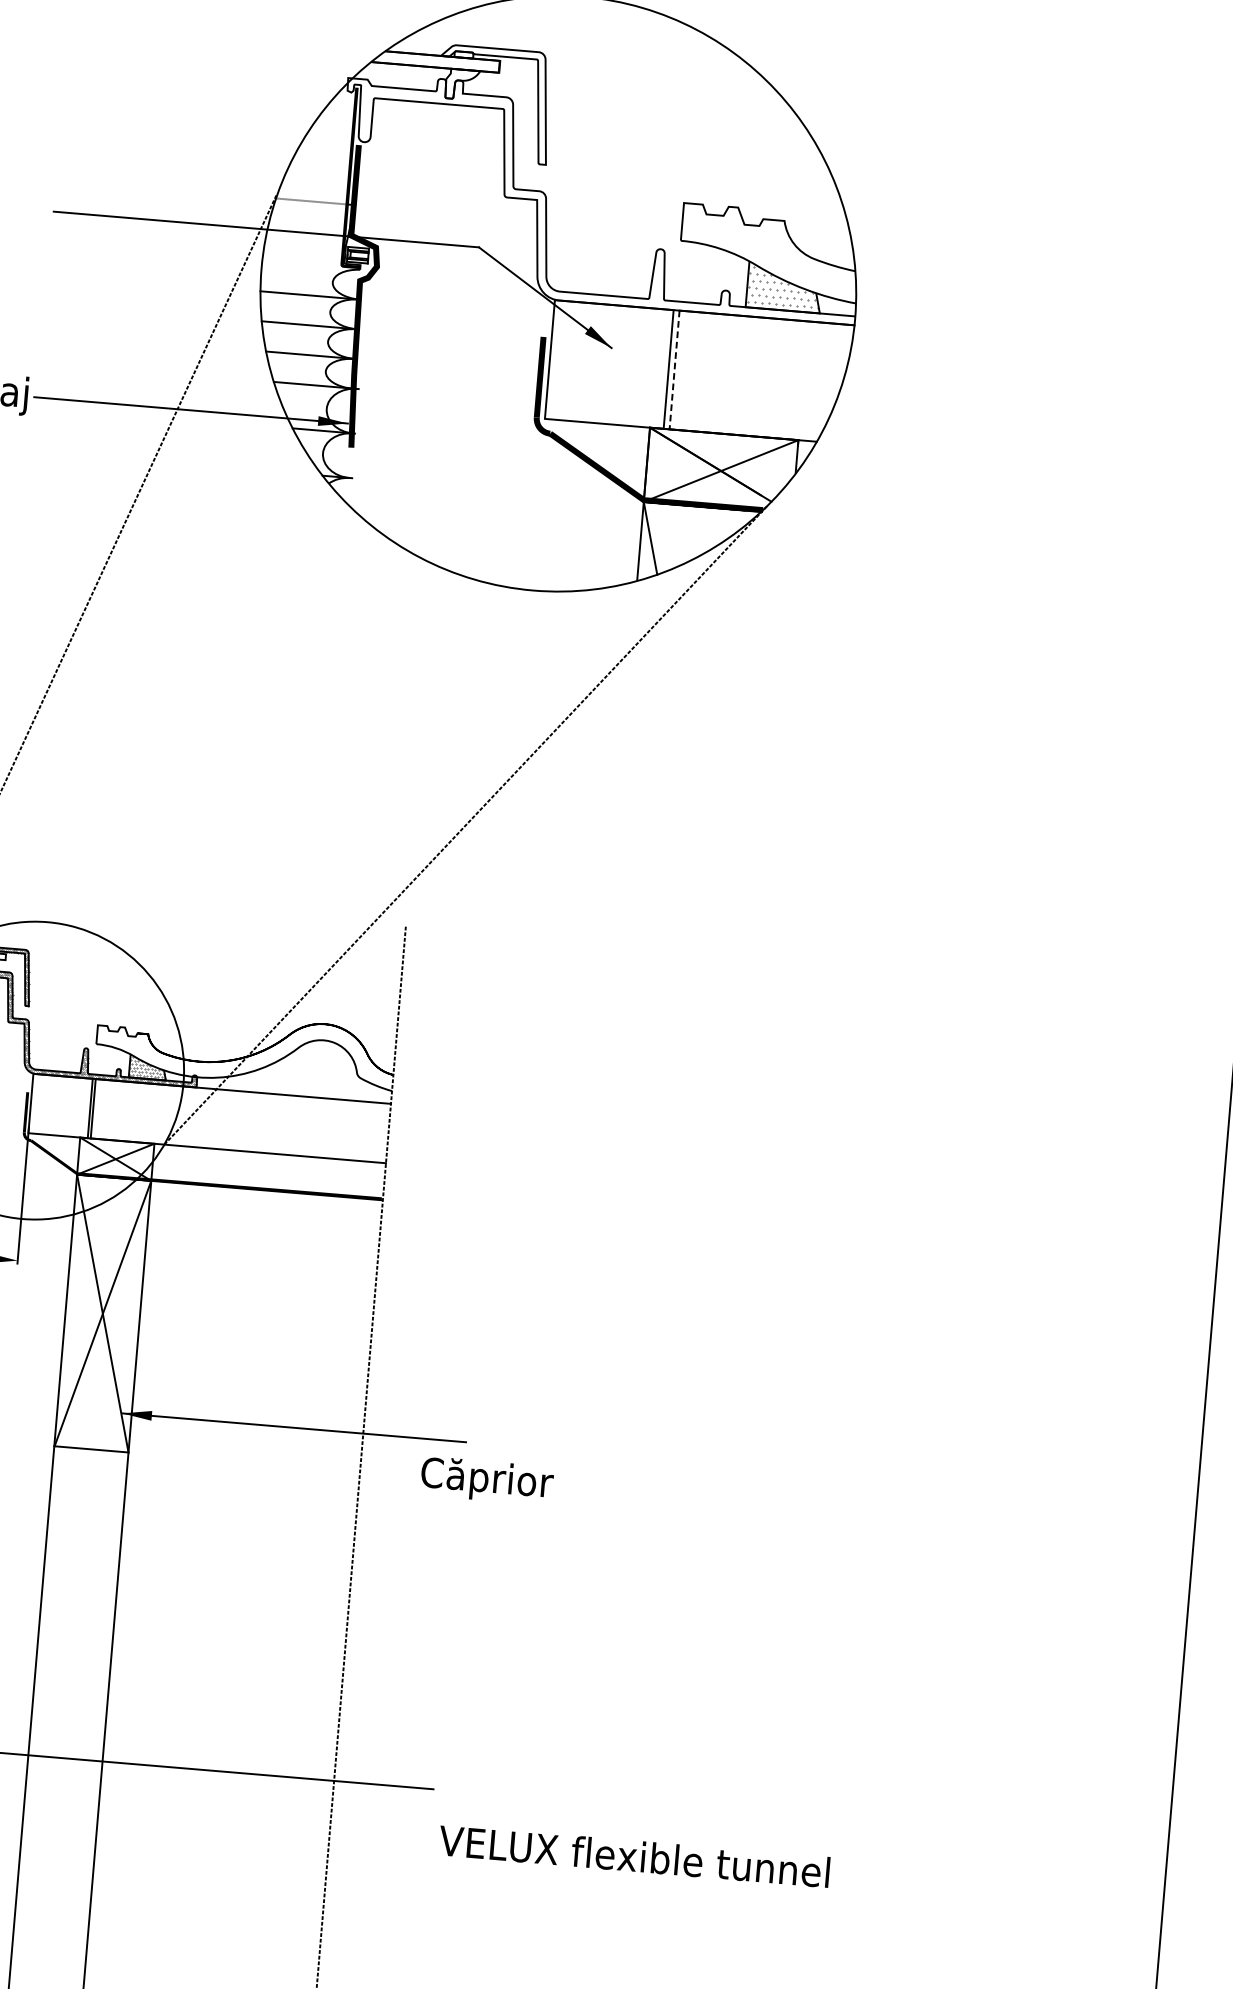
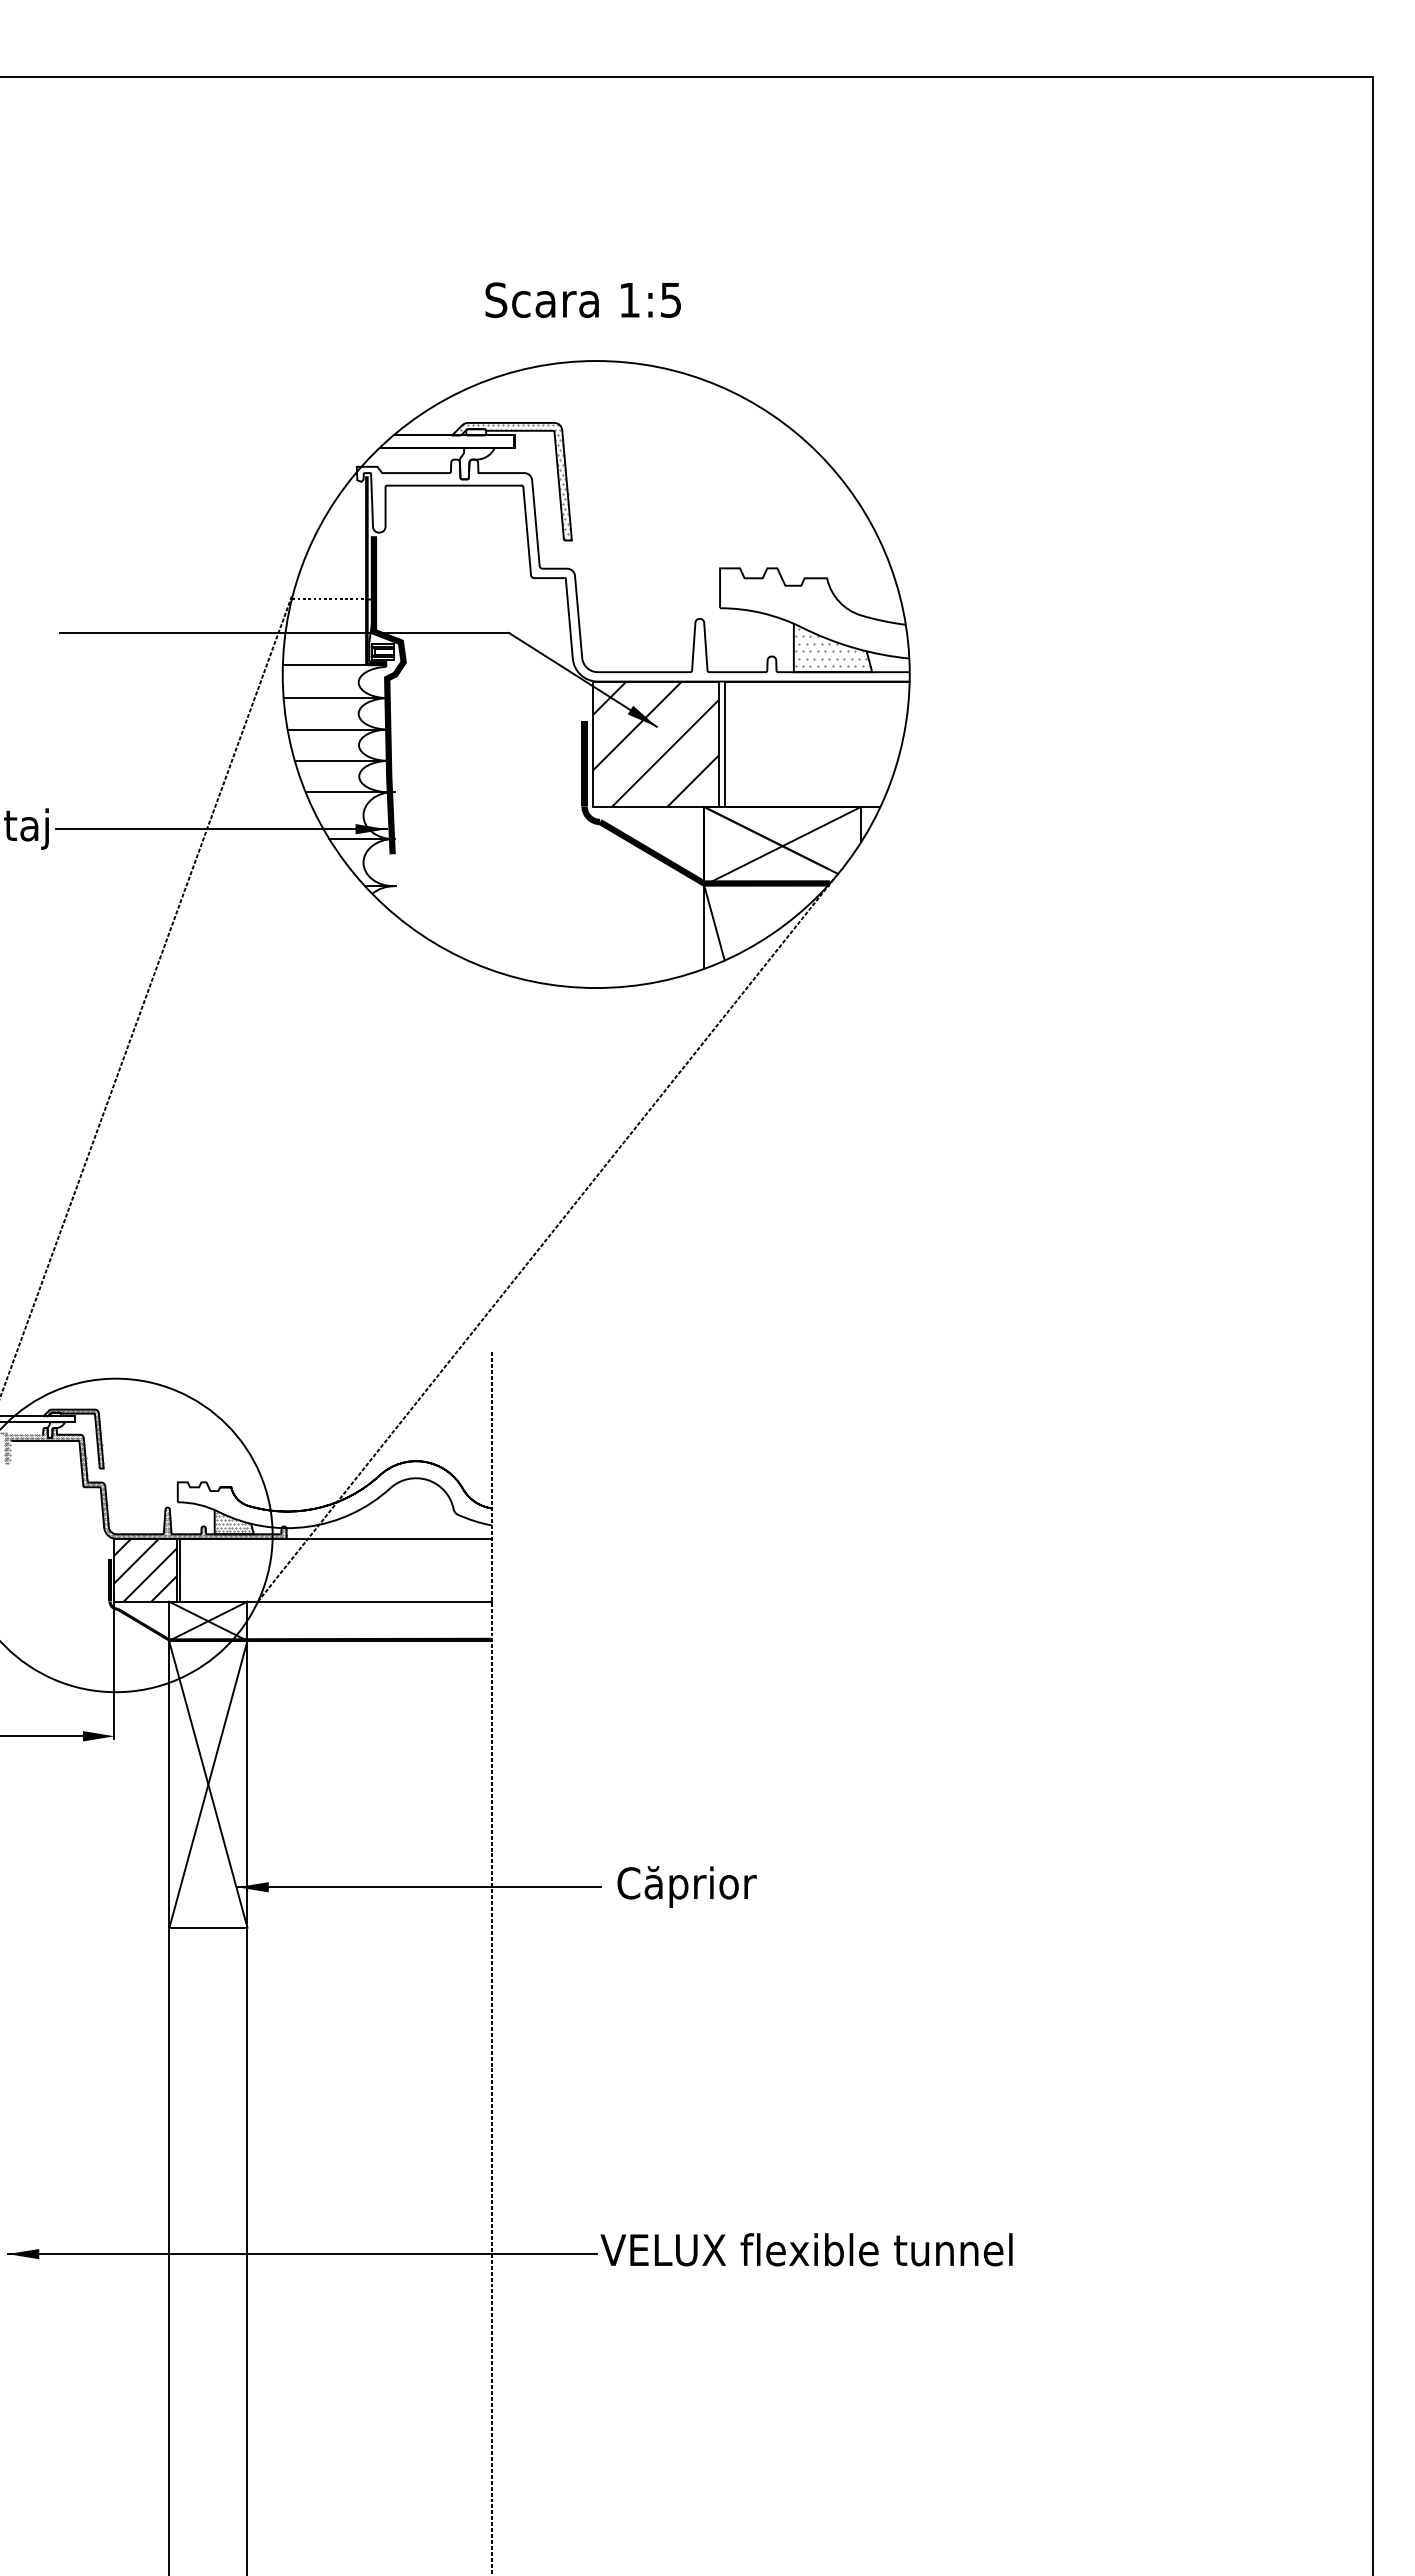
hatch: (493, 104) -> (511, 481), added
line: (302, 263) -> (325, 665), added
hatch: (608, 363) -> (655, 743), added
line: (674, 370) -> (724, 744), dashed -> solid
hatch: (60, 1105) -> (145, 1569), added
text: (486, 1480) -> (686, 1886), moved
text: (634, 1856) -> (806, 2249), moved

